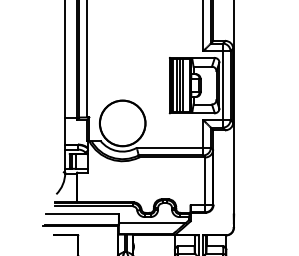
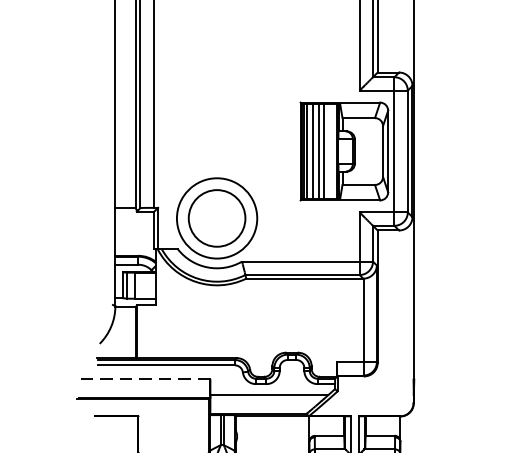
circle: (122, 123) -> (216, 218), size x0.7
line: (82, 214) -> (145, 379), solid -> dashed

